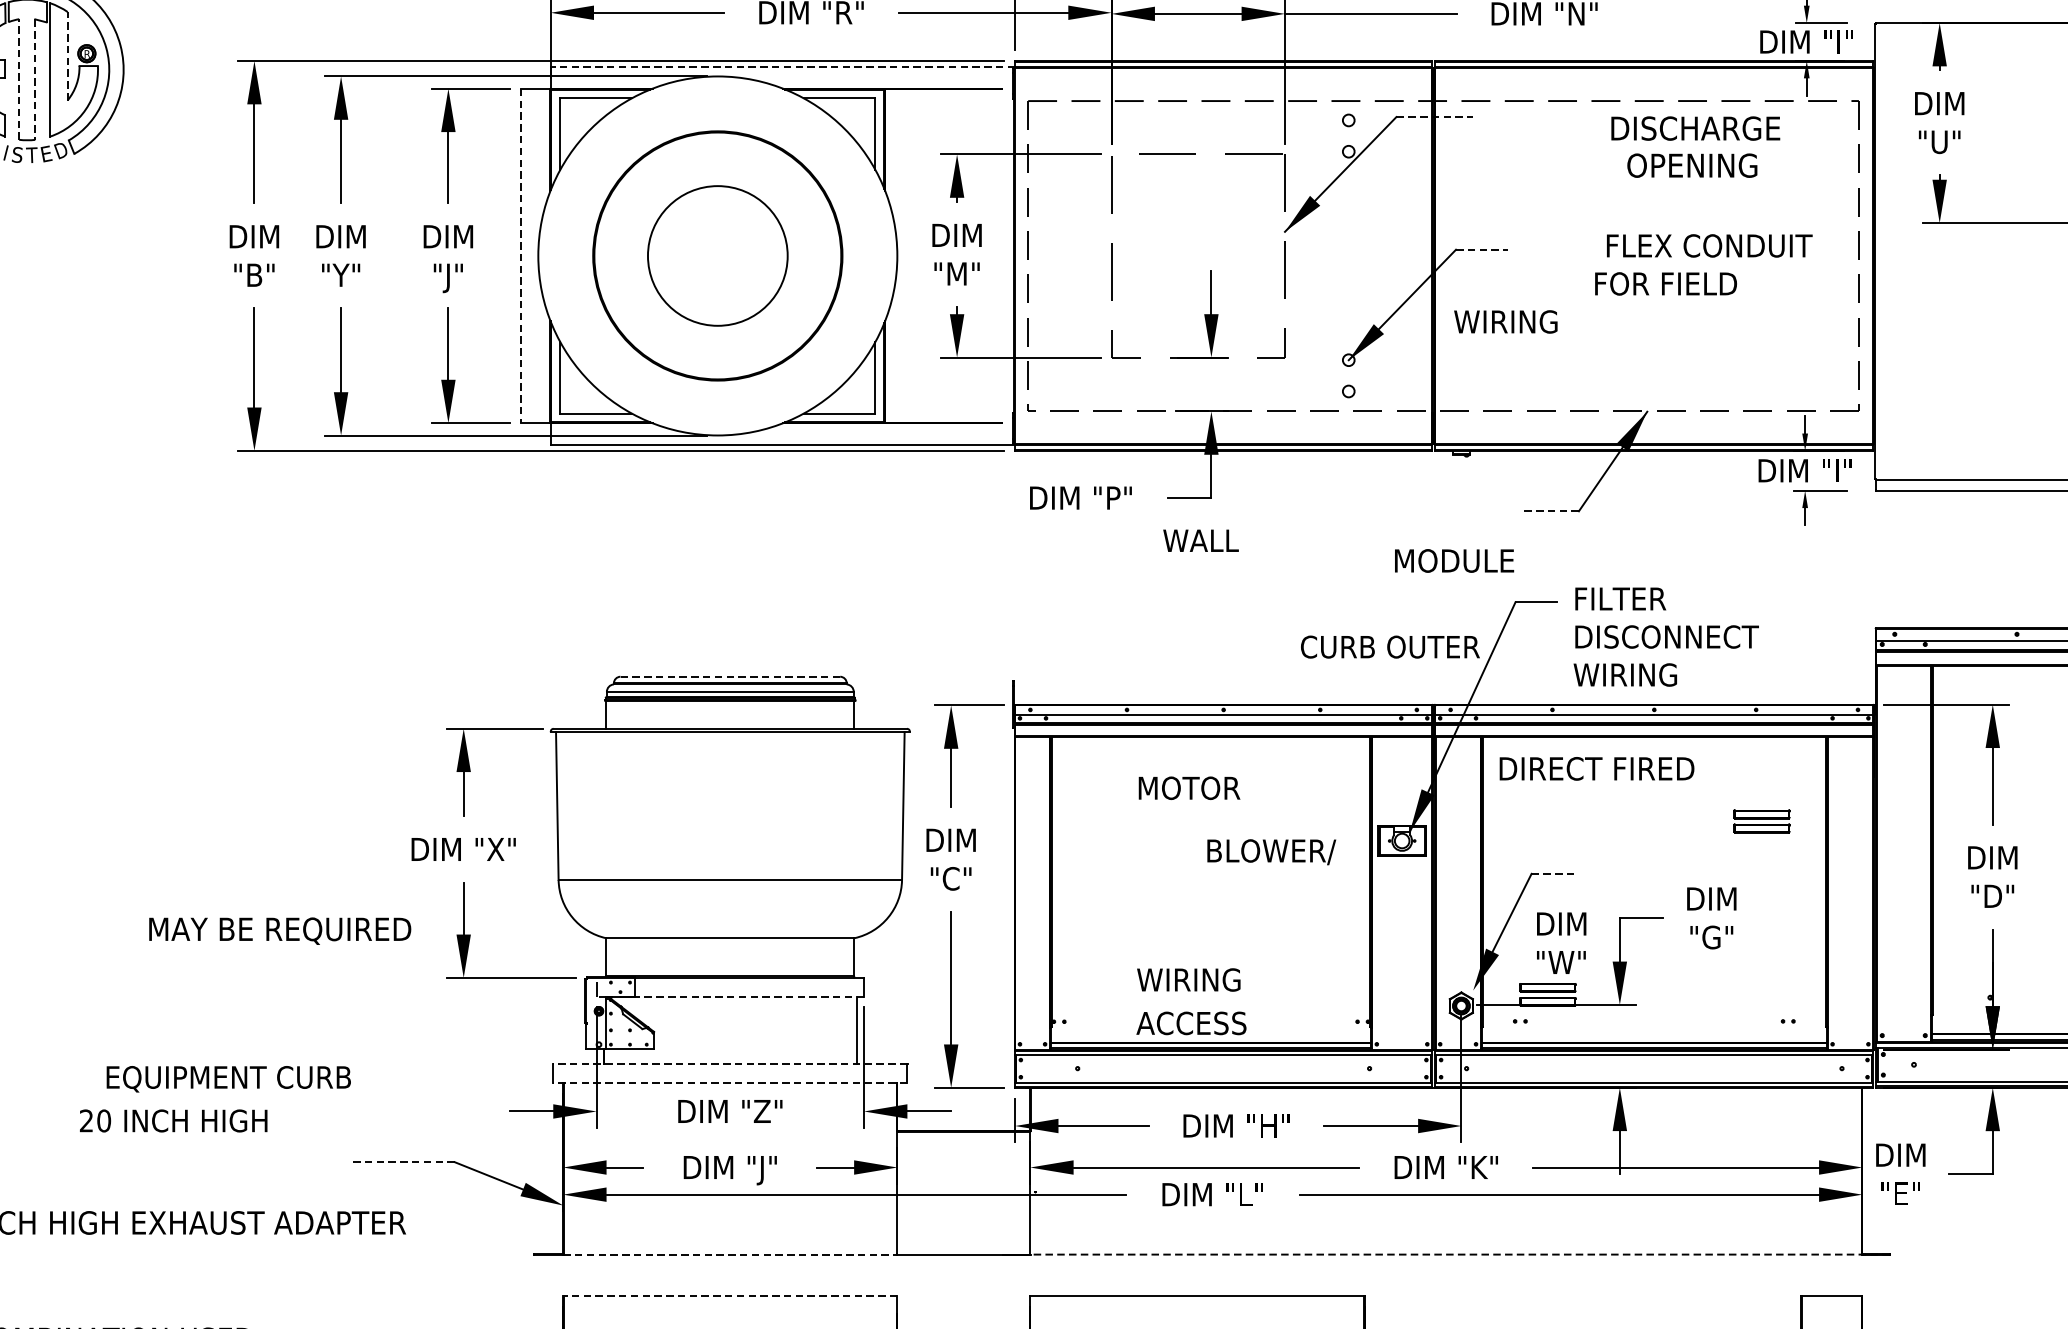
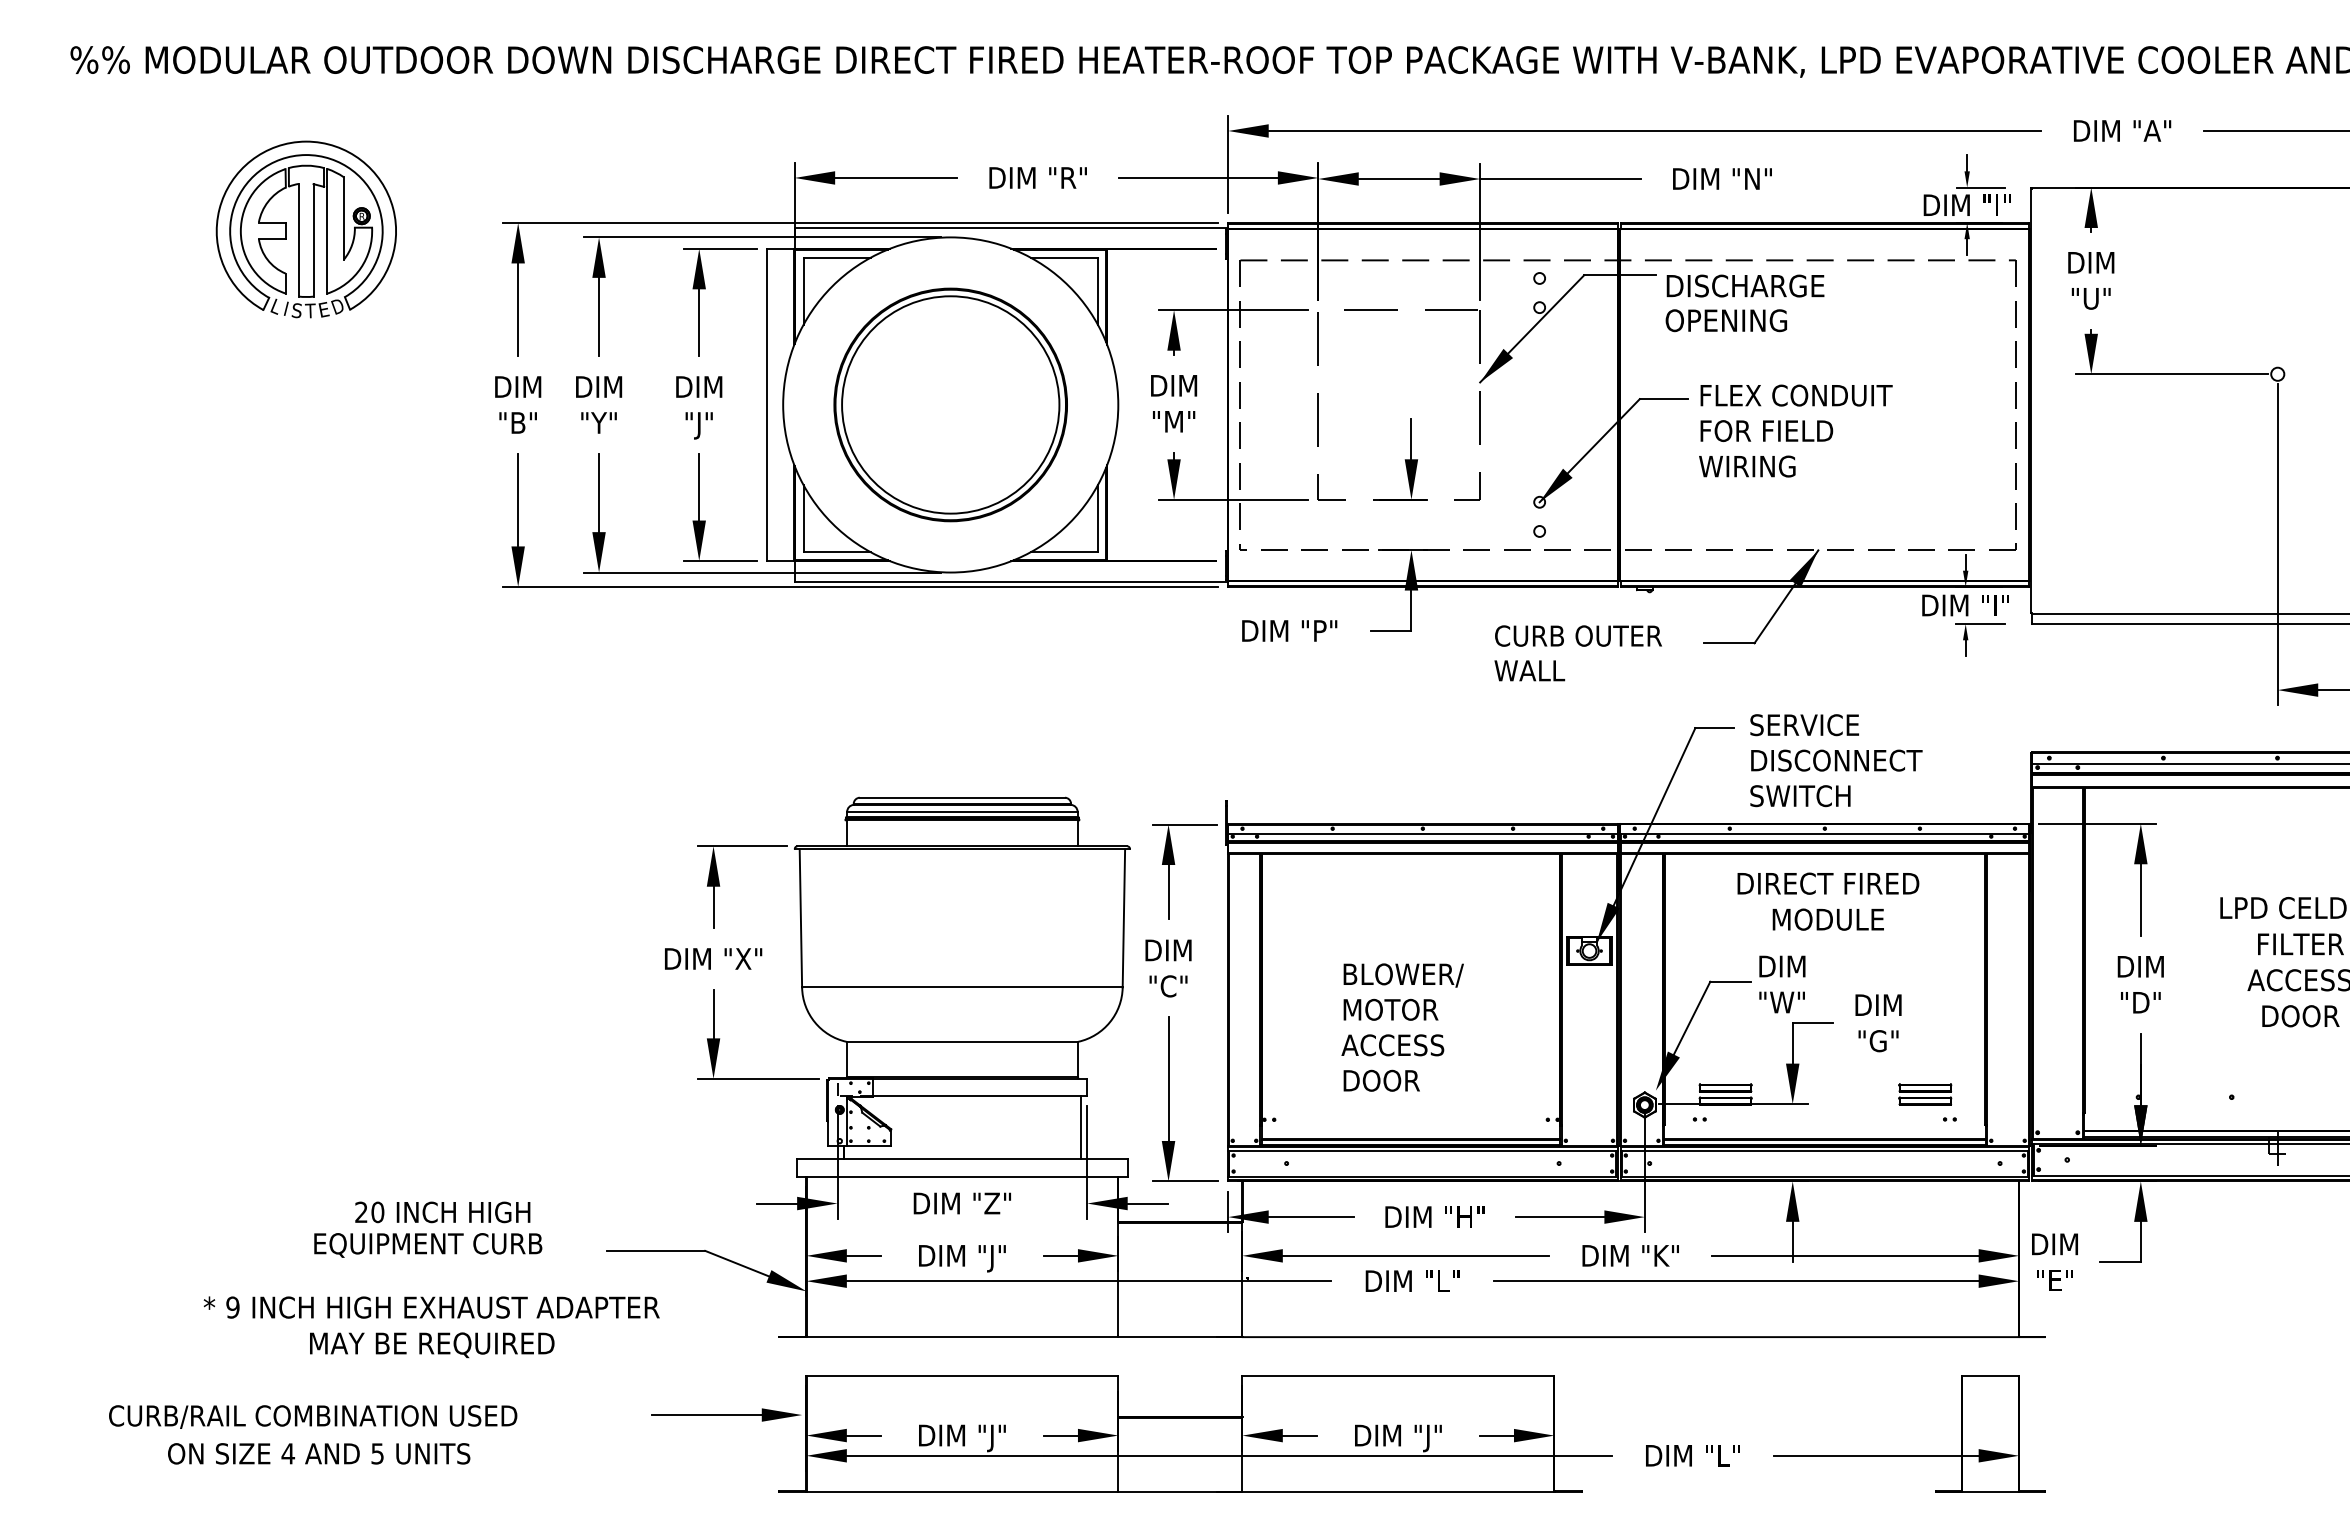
line: (67, 56) -> (343, 218), dashed -> solid
line: (782, 66) -> (1011, 228), dashed -> solid
line: (19, 78) -> (298, 239), dashed -> solid
line: (35, 79) -> (313, 240), dashed -> solid
line: (1435, 117) -> (1620, 275), dashed -> solid
text: (1695, 127) -> (1745, 285), moved
text: (1691, 165) -> (1725, 320), moved
text: (1709, 245) -> (1796, 395), moved
line: (1482, 250) -> (1664, 399), dashed -> solid
circle: (717, 255) -> (950, 404), size x1.67
line: (521, 256) -> (767, 405), dashed -> solid
text: (1665, 283) -> (1766, 430), moved
text: (1506, 321) -> (1747, 466), moved
line: (1551, 511) -> (1728, 643), dashed -> solid
text: (1200, 540) -> (1529, 670), moved
text: (1453, 560) -> (1827, 919), moved
text: (1632, 599) -> (1804, 725), FILTER -> SERVICE
text: (1390, 646) -> (1578, 635), moved
text: (1627, 675) -> (1799, 796), WIRING -> SWITCH
line: (730, 676) -> (962, 797), dashed -> solid
text: (1597, 768) -> (1828, 883), moved
text: (1188, 787) -> (1390, 1009), moved
part: (1762, 821) -> (1925, 1094), moved
text: (1271, 852) -> (1403, 975), moved
line: (1554, 873) -> (1731, 981), dashed -> solid
text: (280, 931) -> (432, 1345), moved
text: (1561, 943) -> (1782, 984), moved
text: (1188, 979) -> (1390, 1080), WIRING -> DOOR
line: (749, 996) -> (980, 1096), dashed -> solid
text: (1191, 1023) -> (1392, 1045), moved
line: (729, 1063) -> (961, 1158), dashed -> solid
text: (229, 1079) -> (428, 1245), moved
line: (729, 1082) -> (961, 1176), dashed -> solid
line: (402, 1161) -> (656, 1250), dashed -> solid
line: (730, 1254) -> (962, 1337), dashed -> solid
line: (1459, 1254) -> (1643, 1337), dashed -> solid
line: (729, 1295) -> (961, 1375), dashed -> solid

